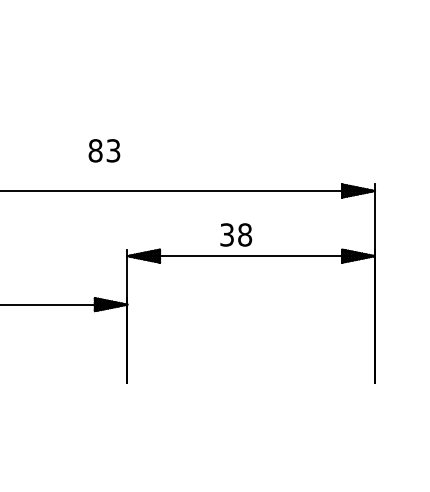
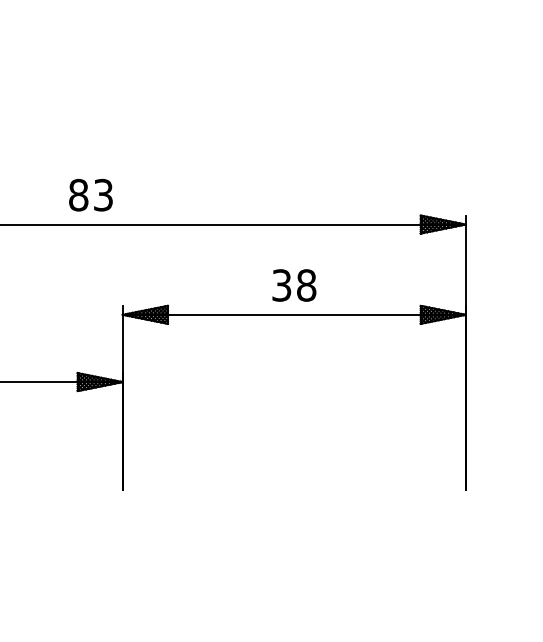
text: (104, 150) -> (91, 194), moved
text: (236, 234) -> (294, 284), moved

